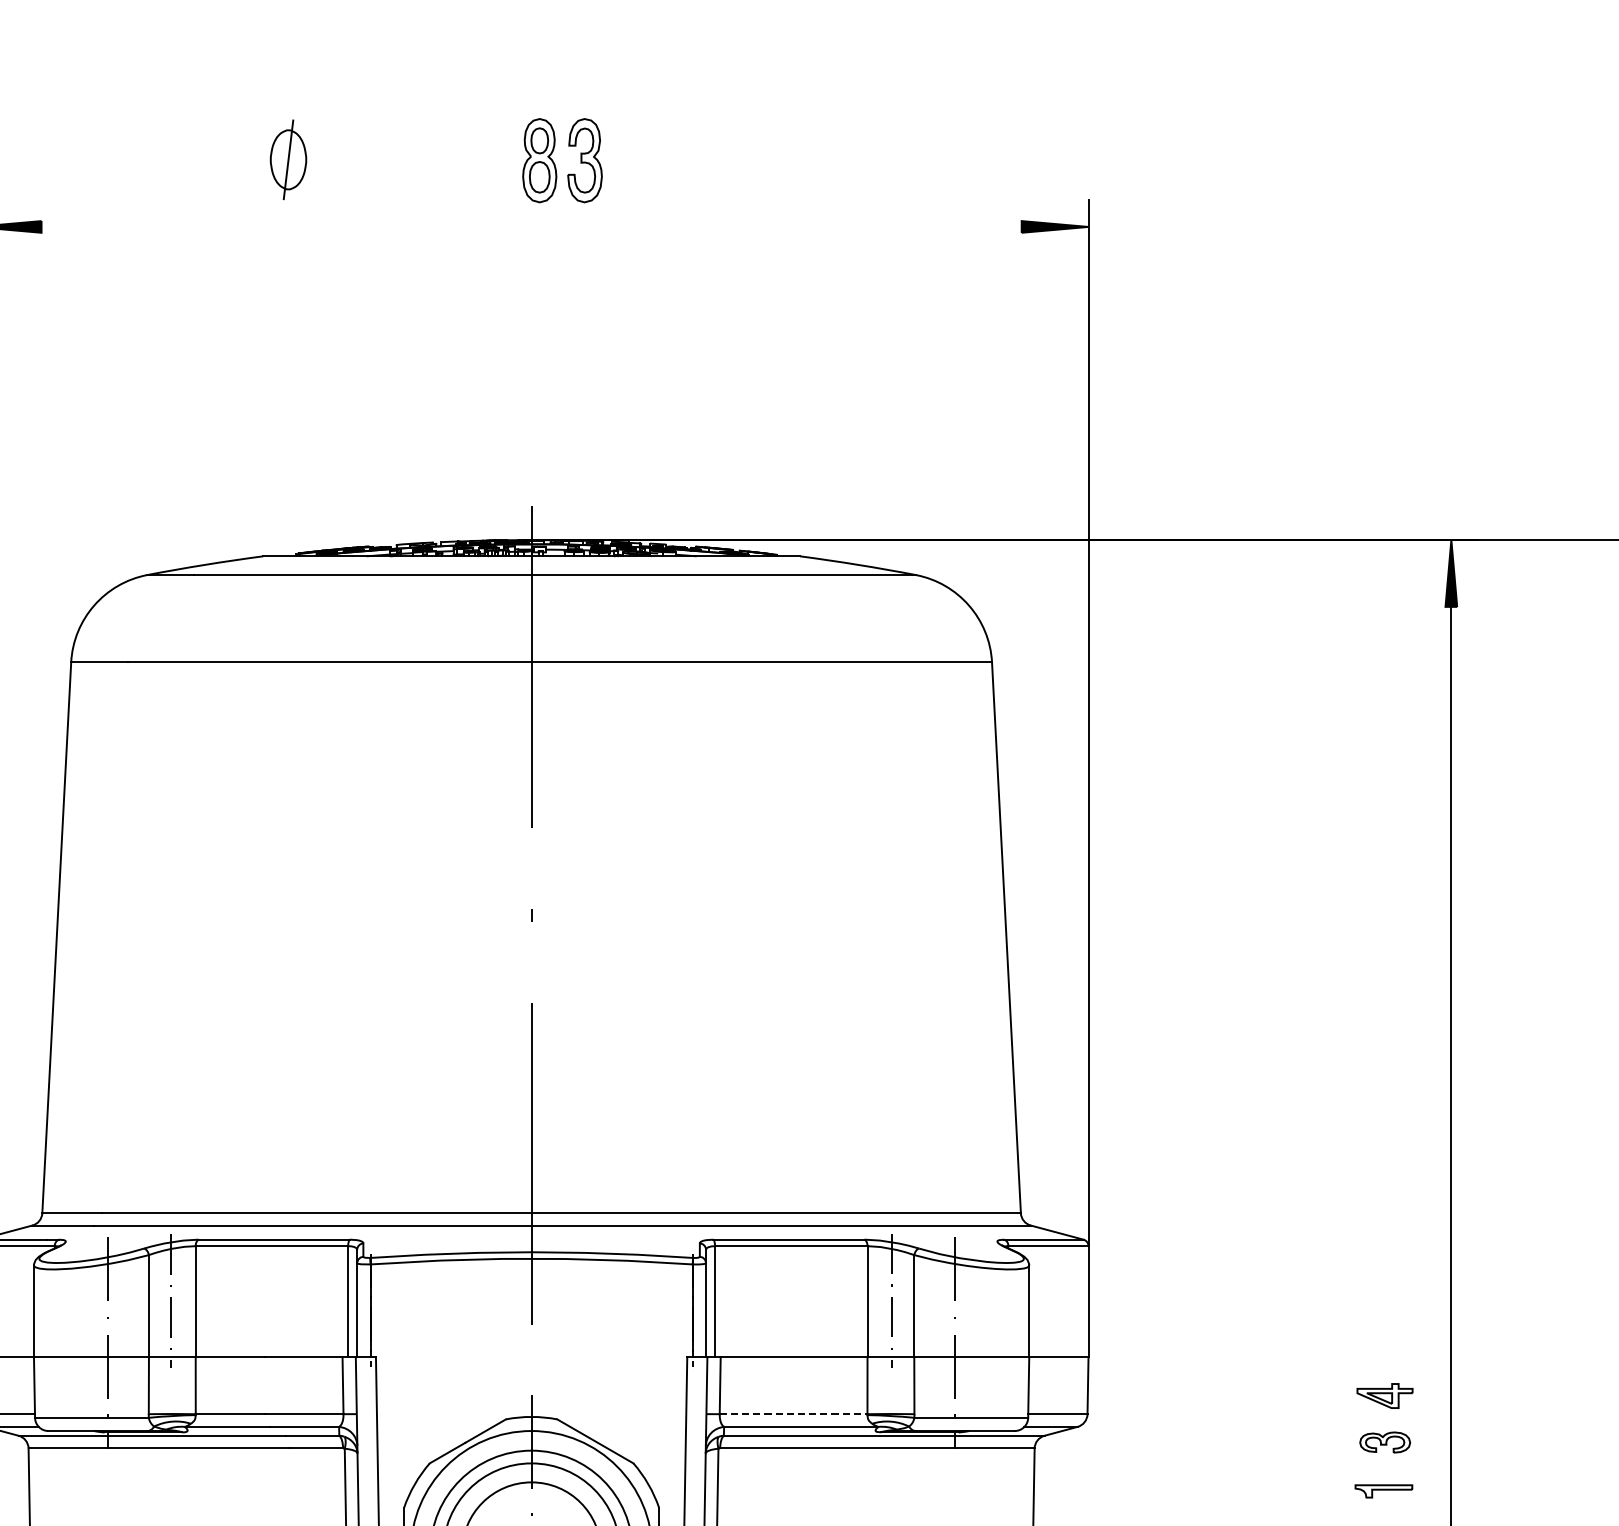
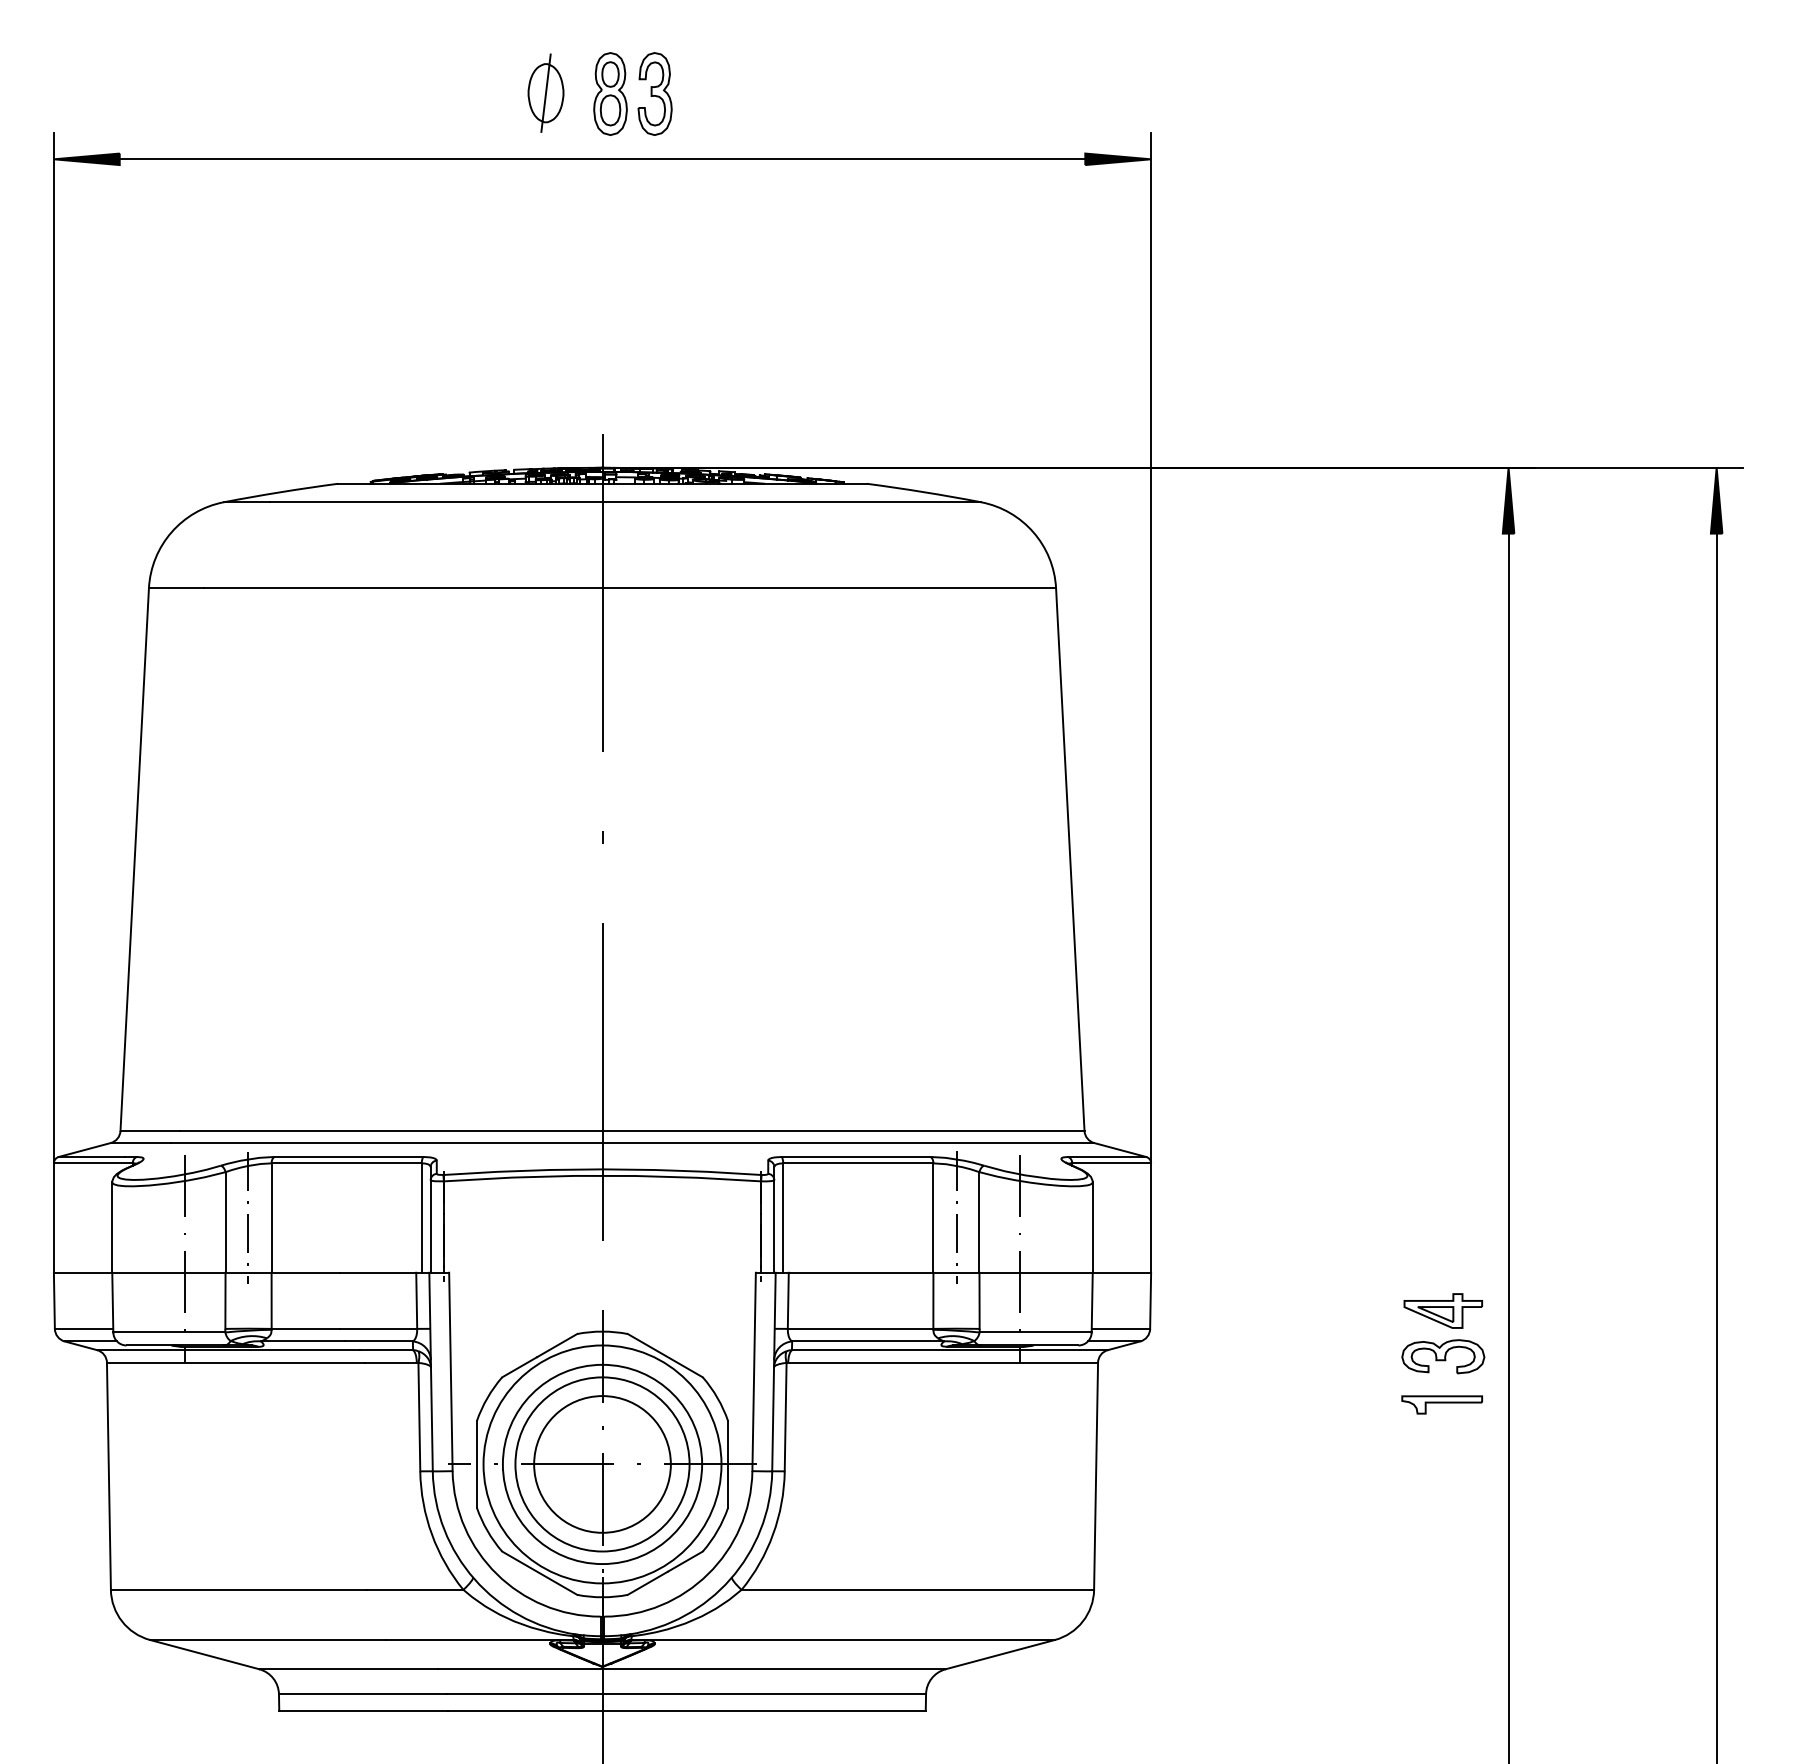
part: (287, 159) -> (545, 92), moved
line: (531, 227) -> (602, 159), added
part: (1384, 1395) -> (1442, 1310), size x1.43
line: (793, 1413) -> (860, 1328), dashed -> solid
part: (1385, 1442) -> (1443, 1356), size x1.67
part: (1383, 1490) -> (1441, 1404), size x1.43

